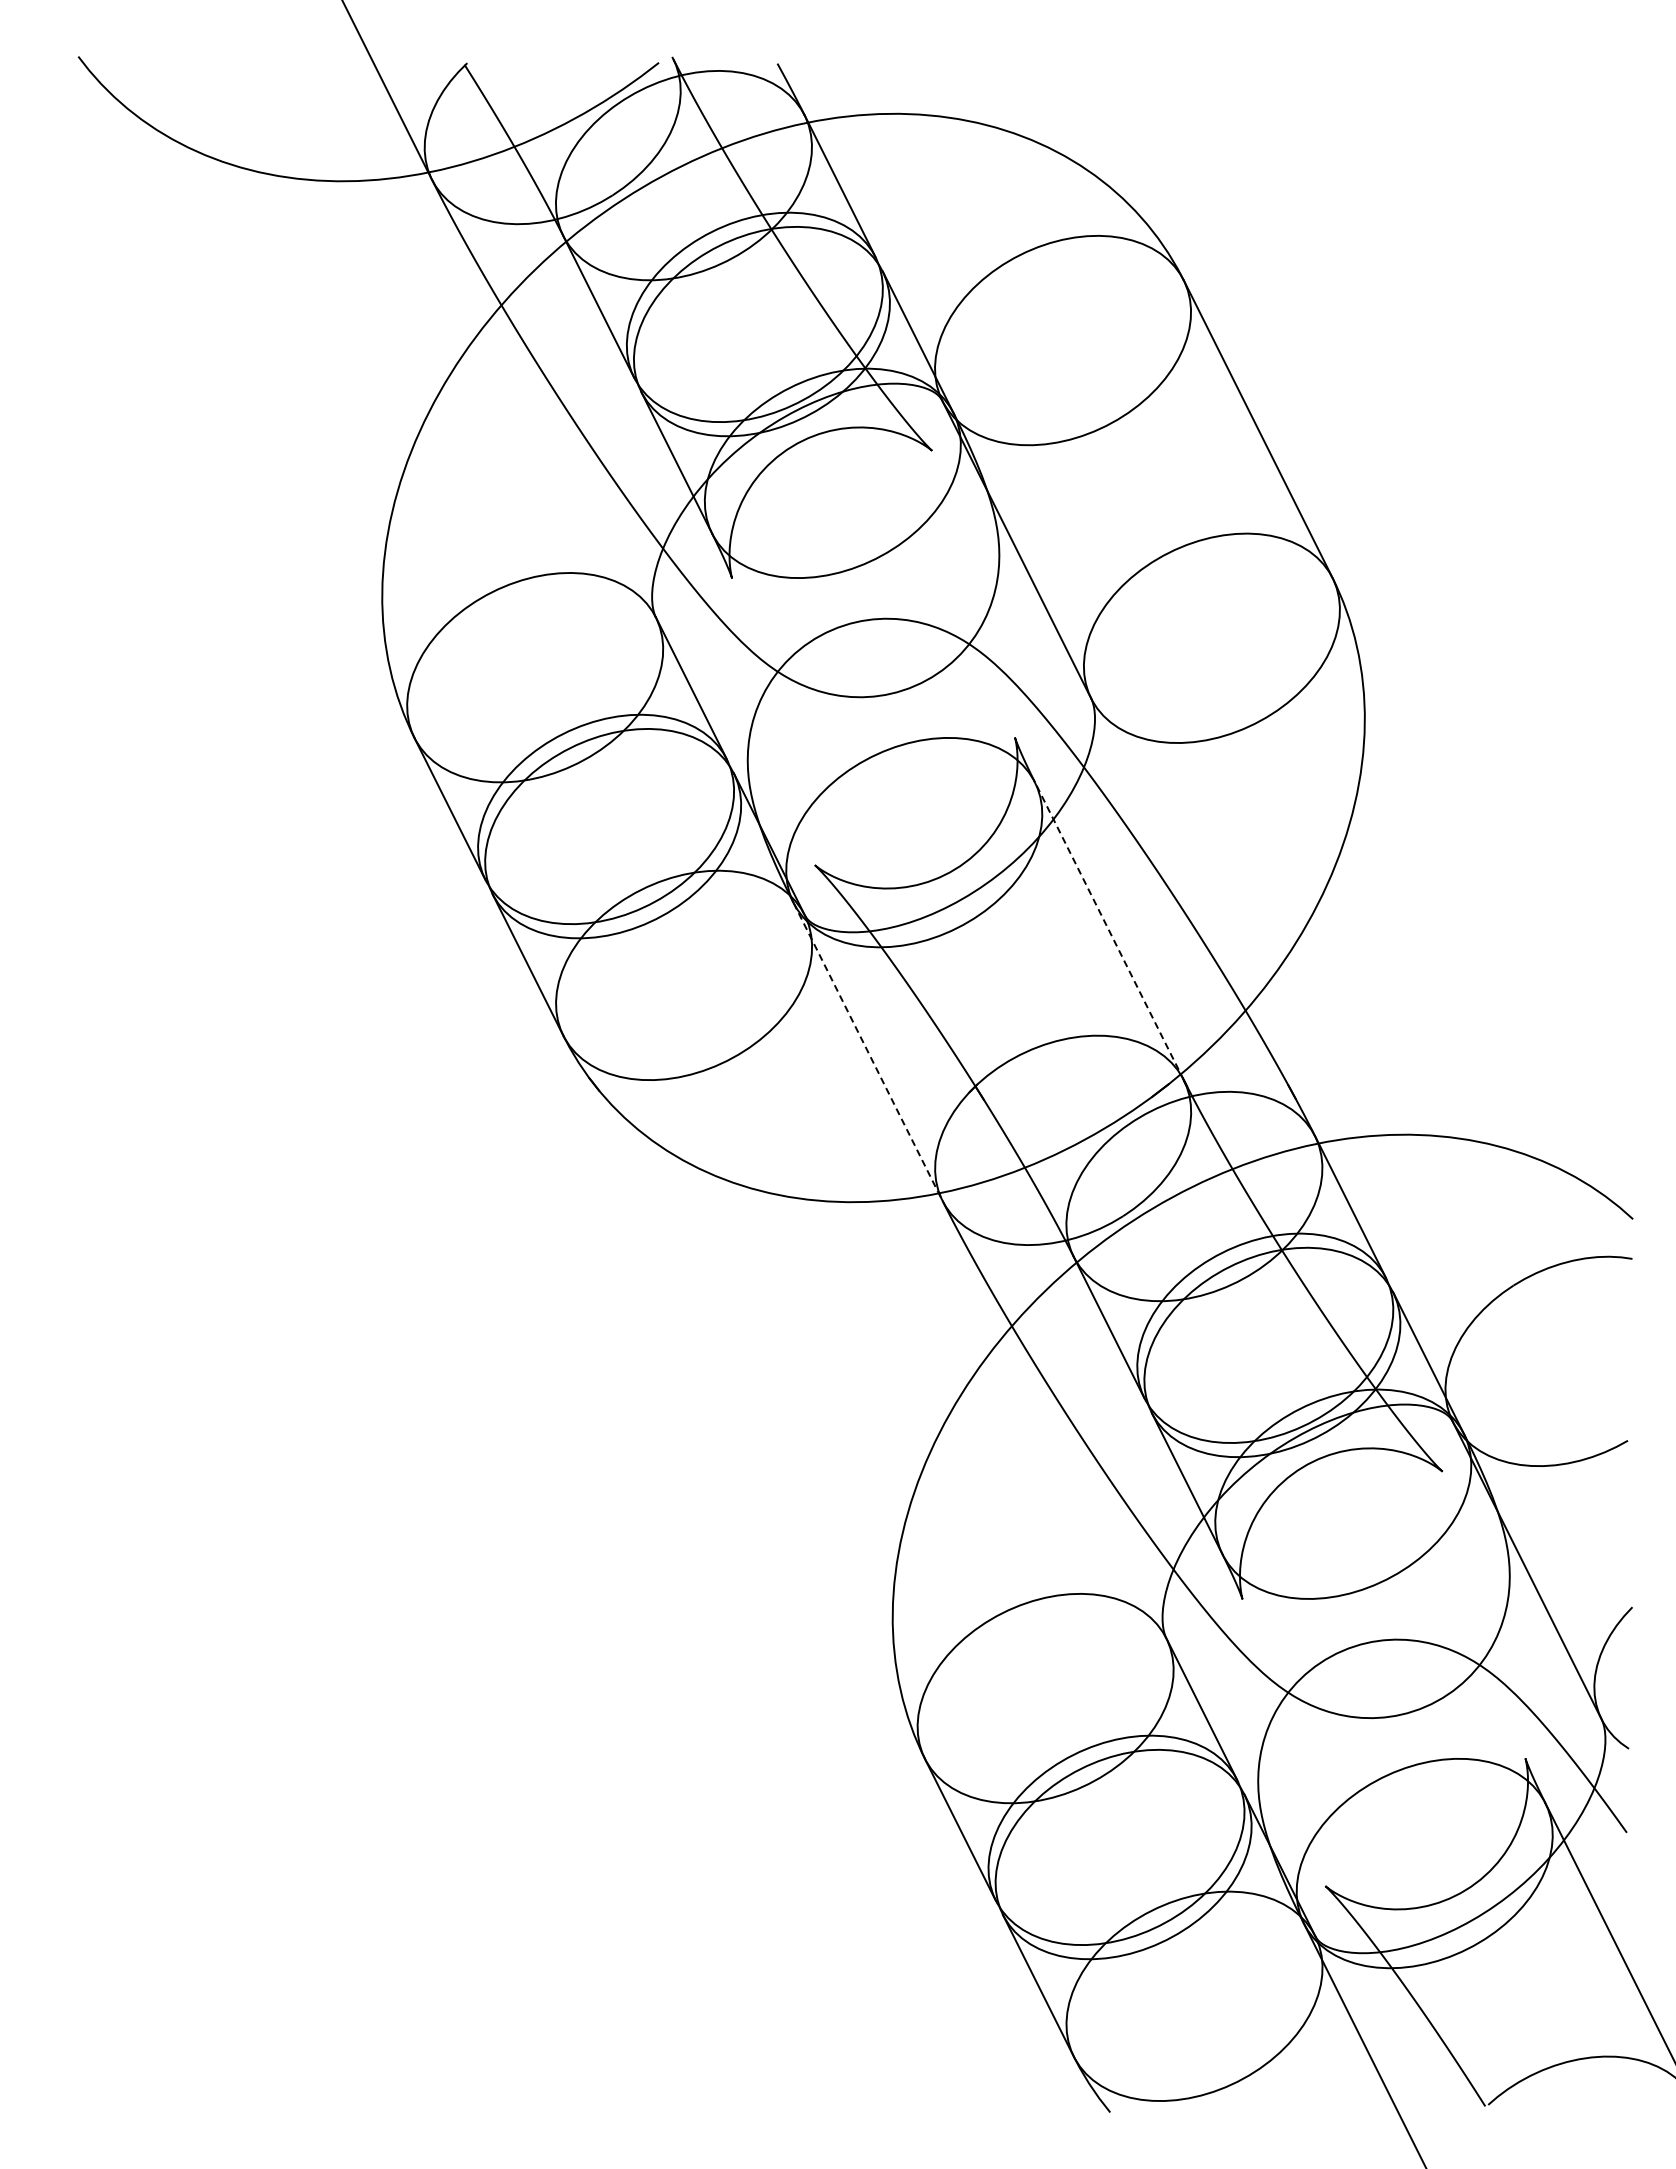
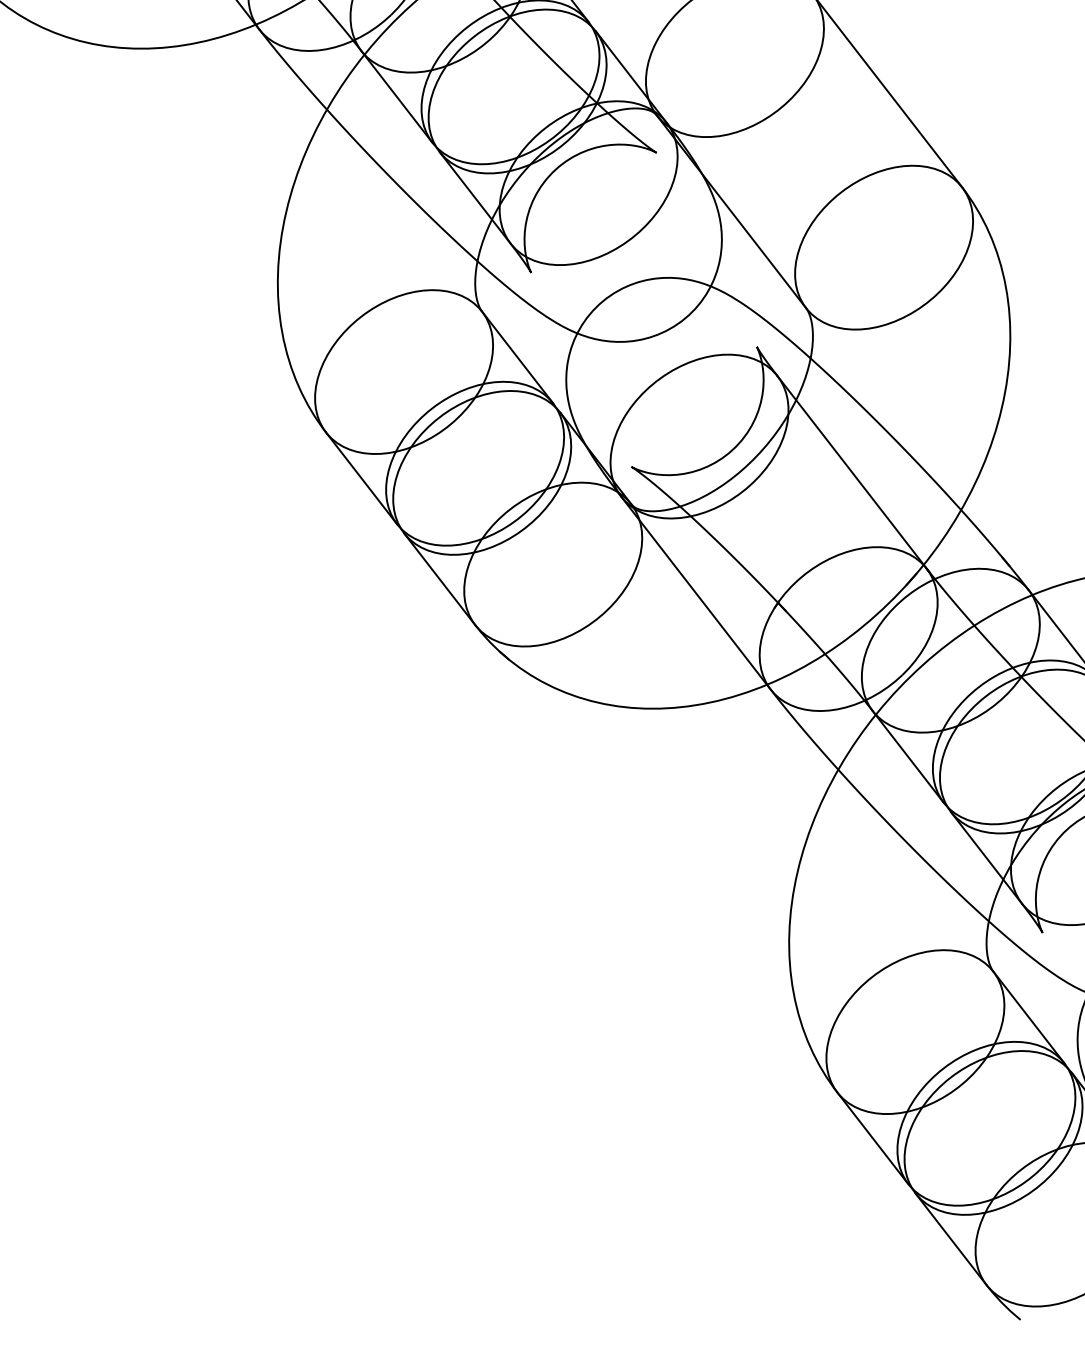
line: (1109, 930) -> (852, 471), dashed -> solid
line: (868, 1052) -> (696, 593), dashed -> solid

